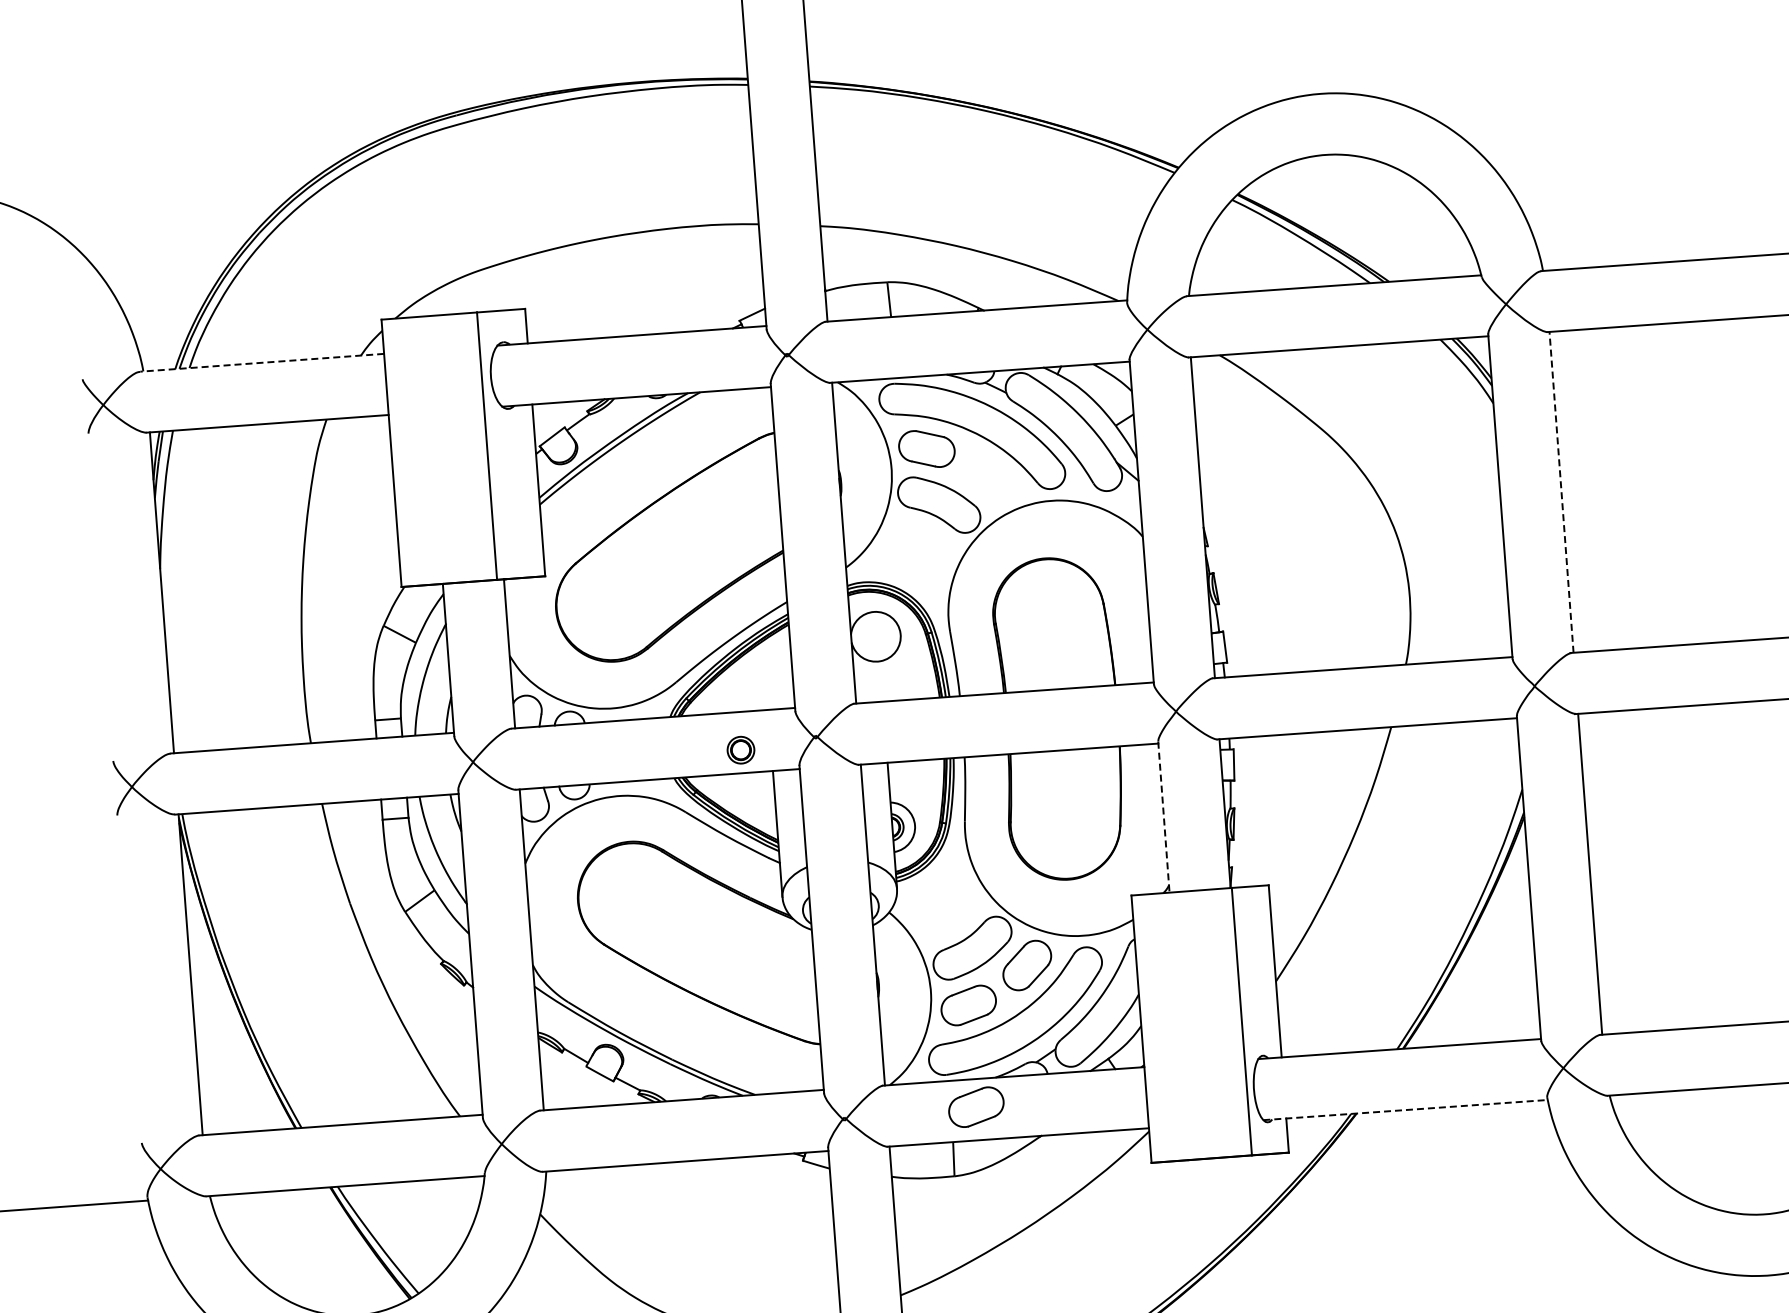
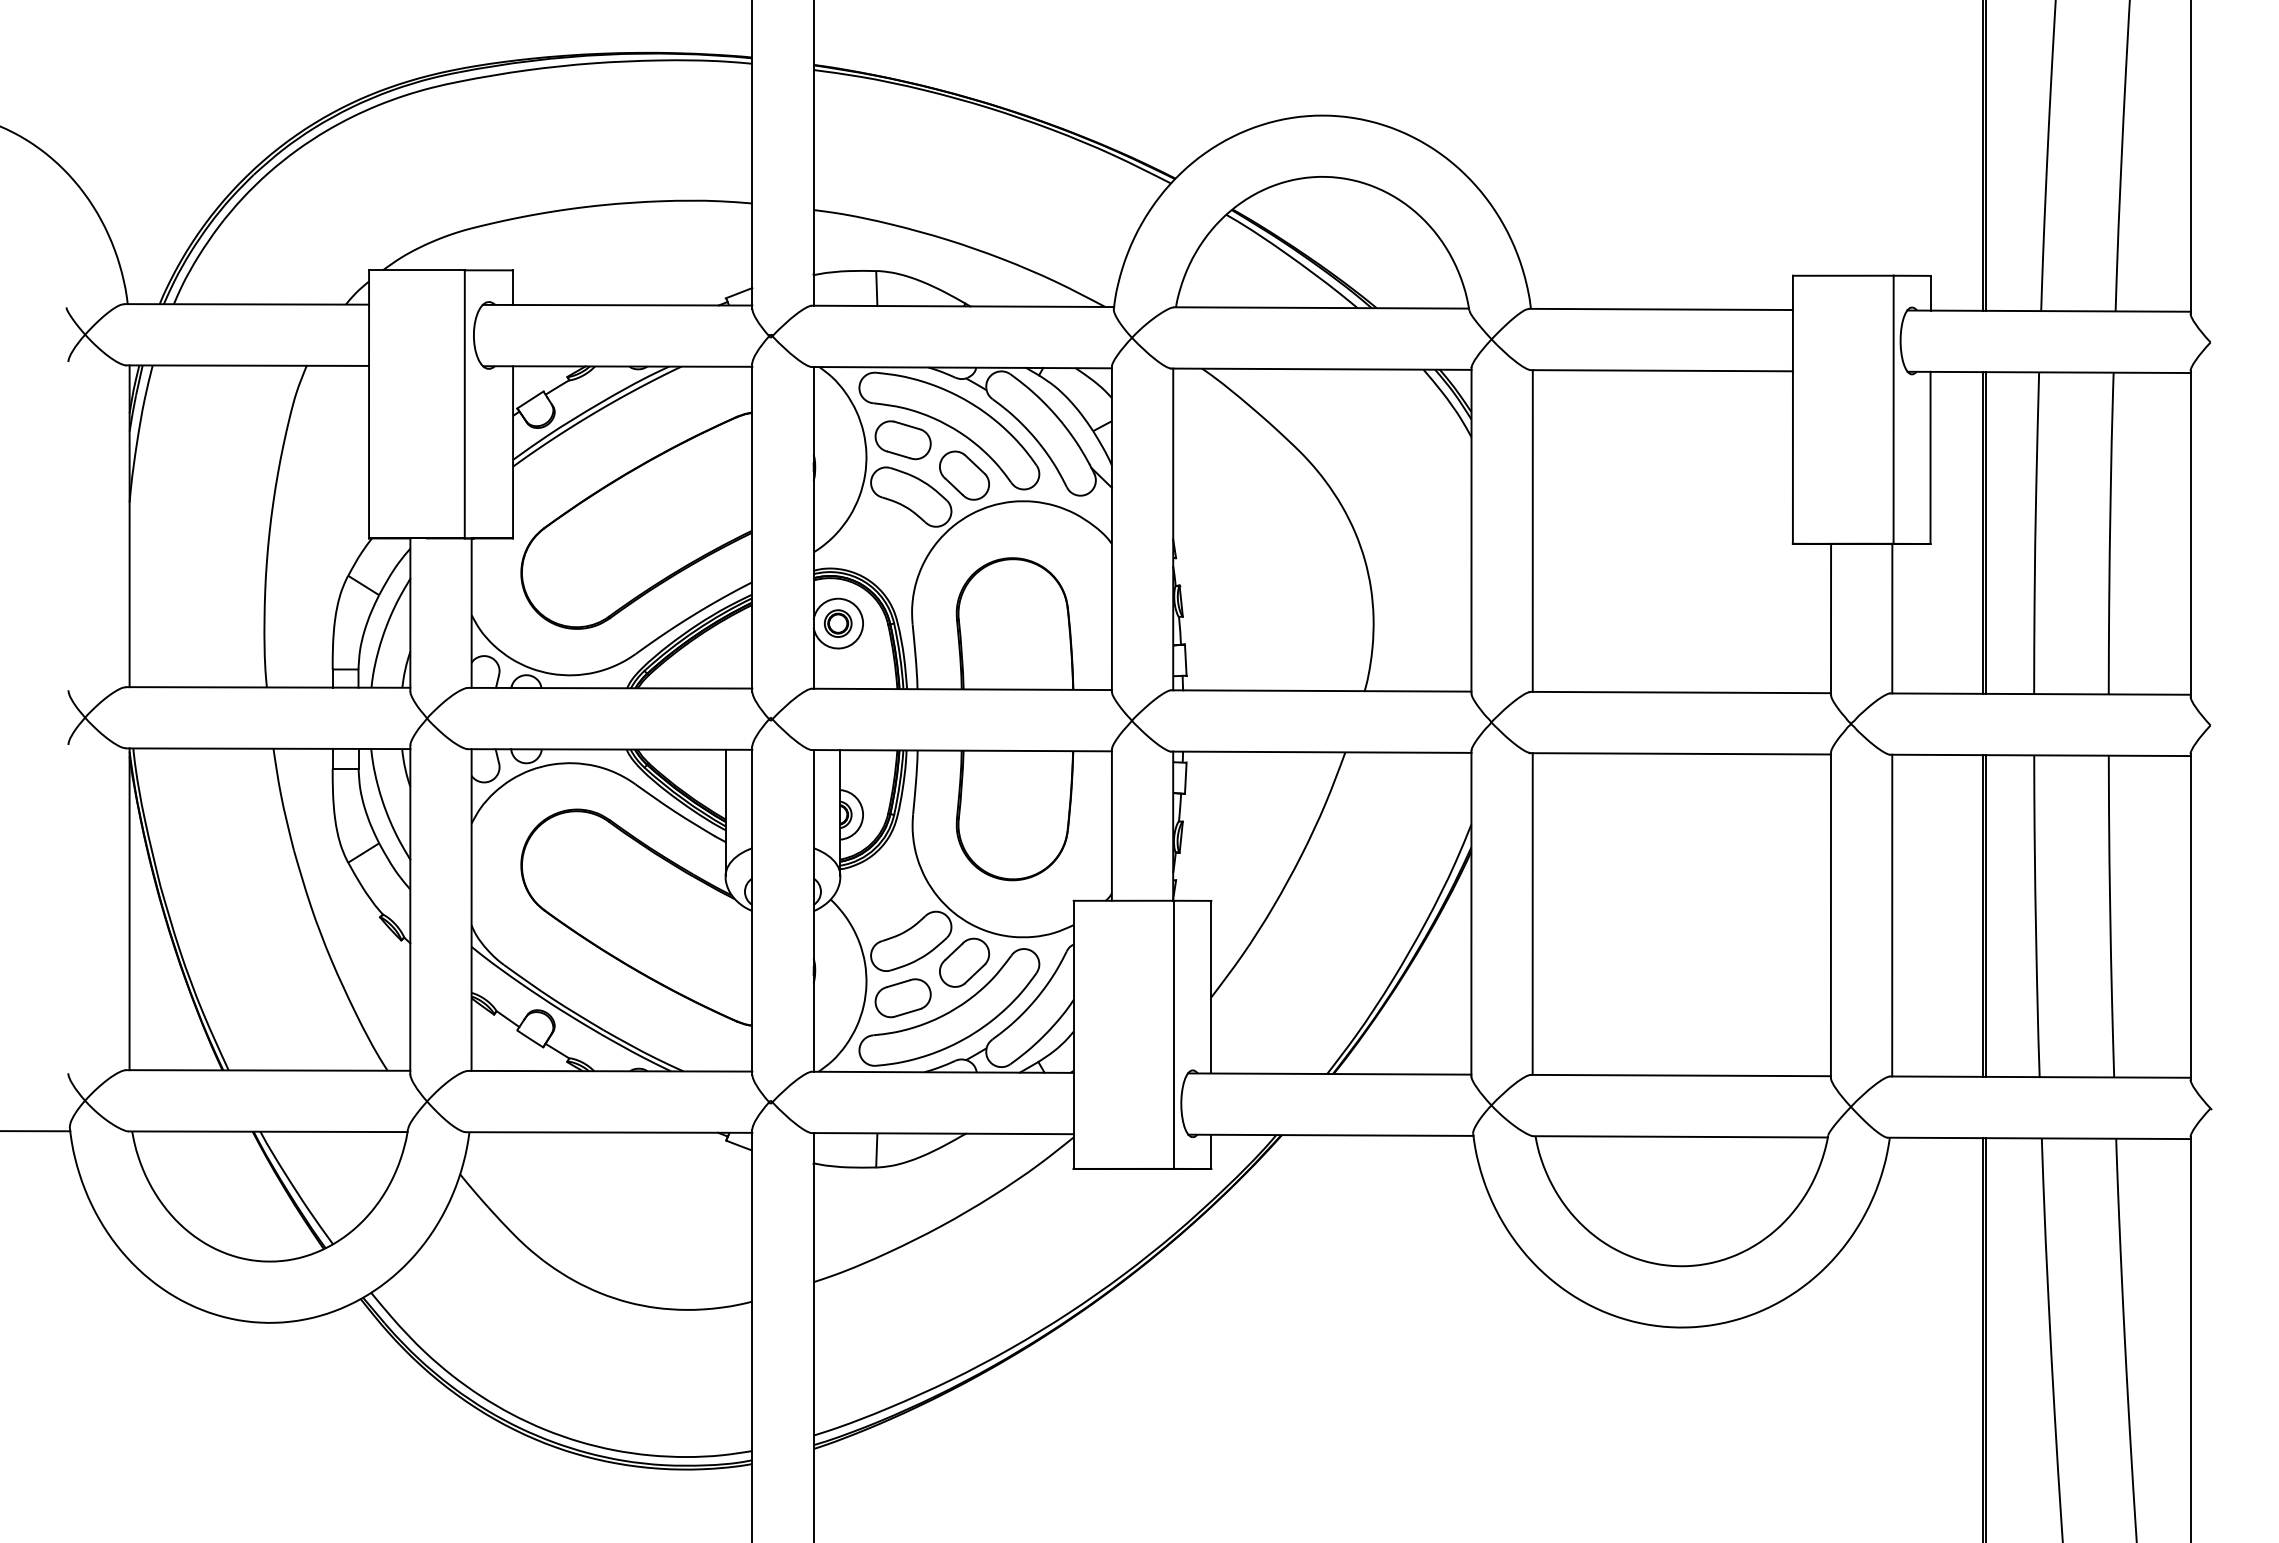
line: (261, 362) -> (246, 304), dashed -> solid
part: (990, 479) -> (964, 475), added
line: (1561, 492) -> (1532, 531), dashed -> solid
part: (740, 750) -> (837, 623), moved
line: (1163, 817) -> (1111, 825), dashed -> solid
part: (975, 1107) -> (902, 1100), removed
line: (1405, 1110) -> (1330, 1135), dashed -> solid

